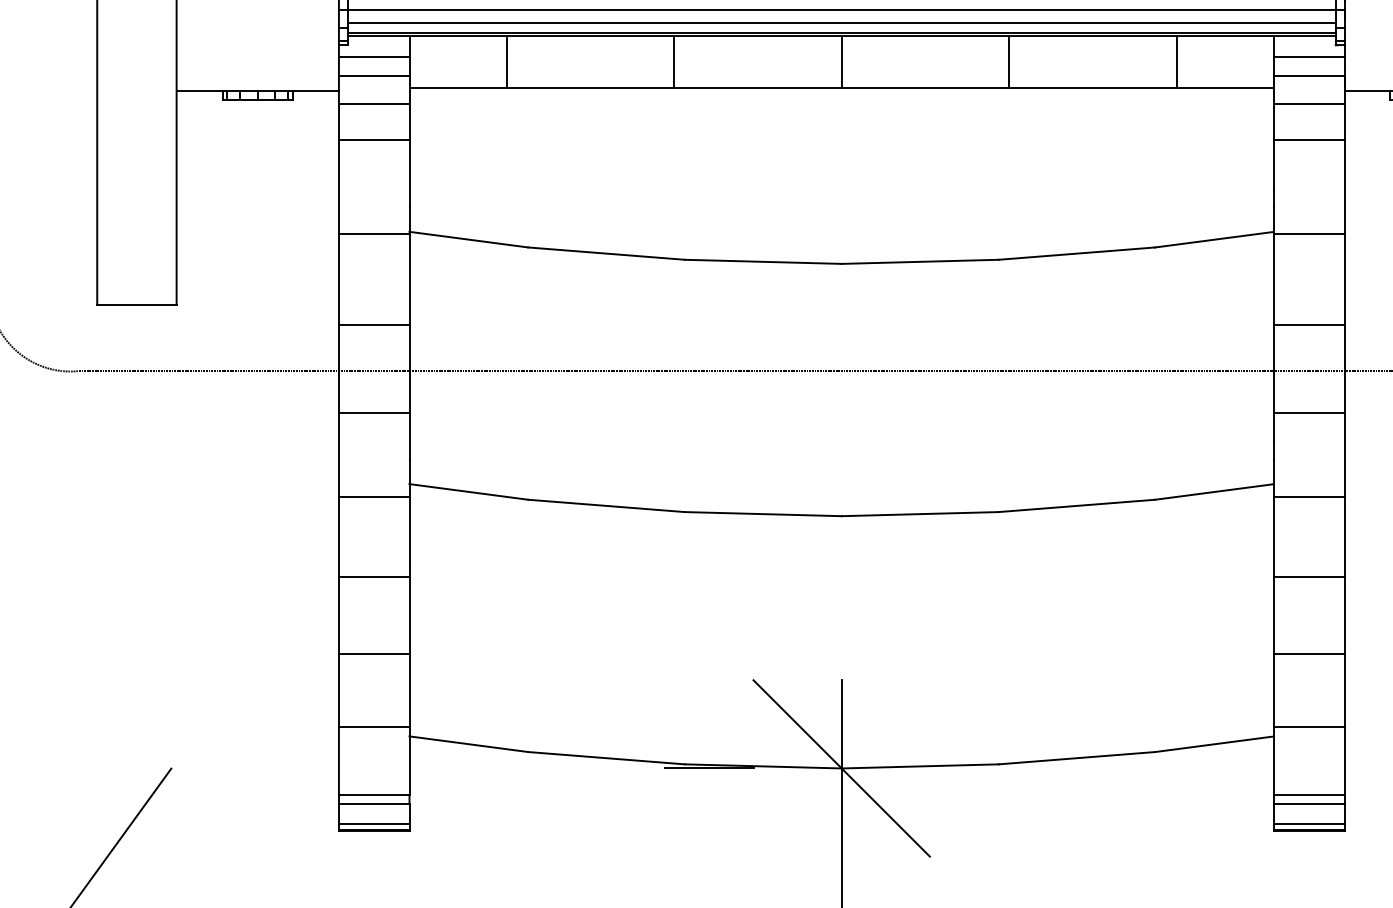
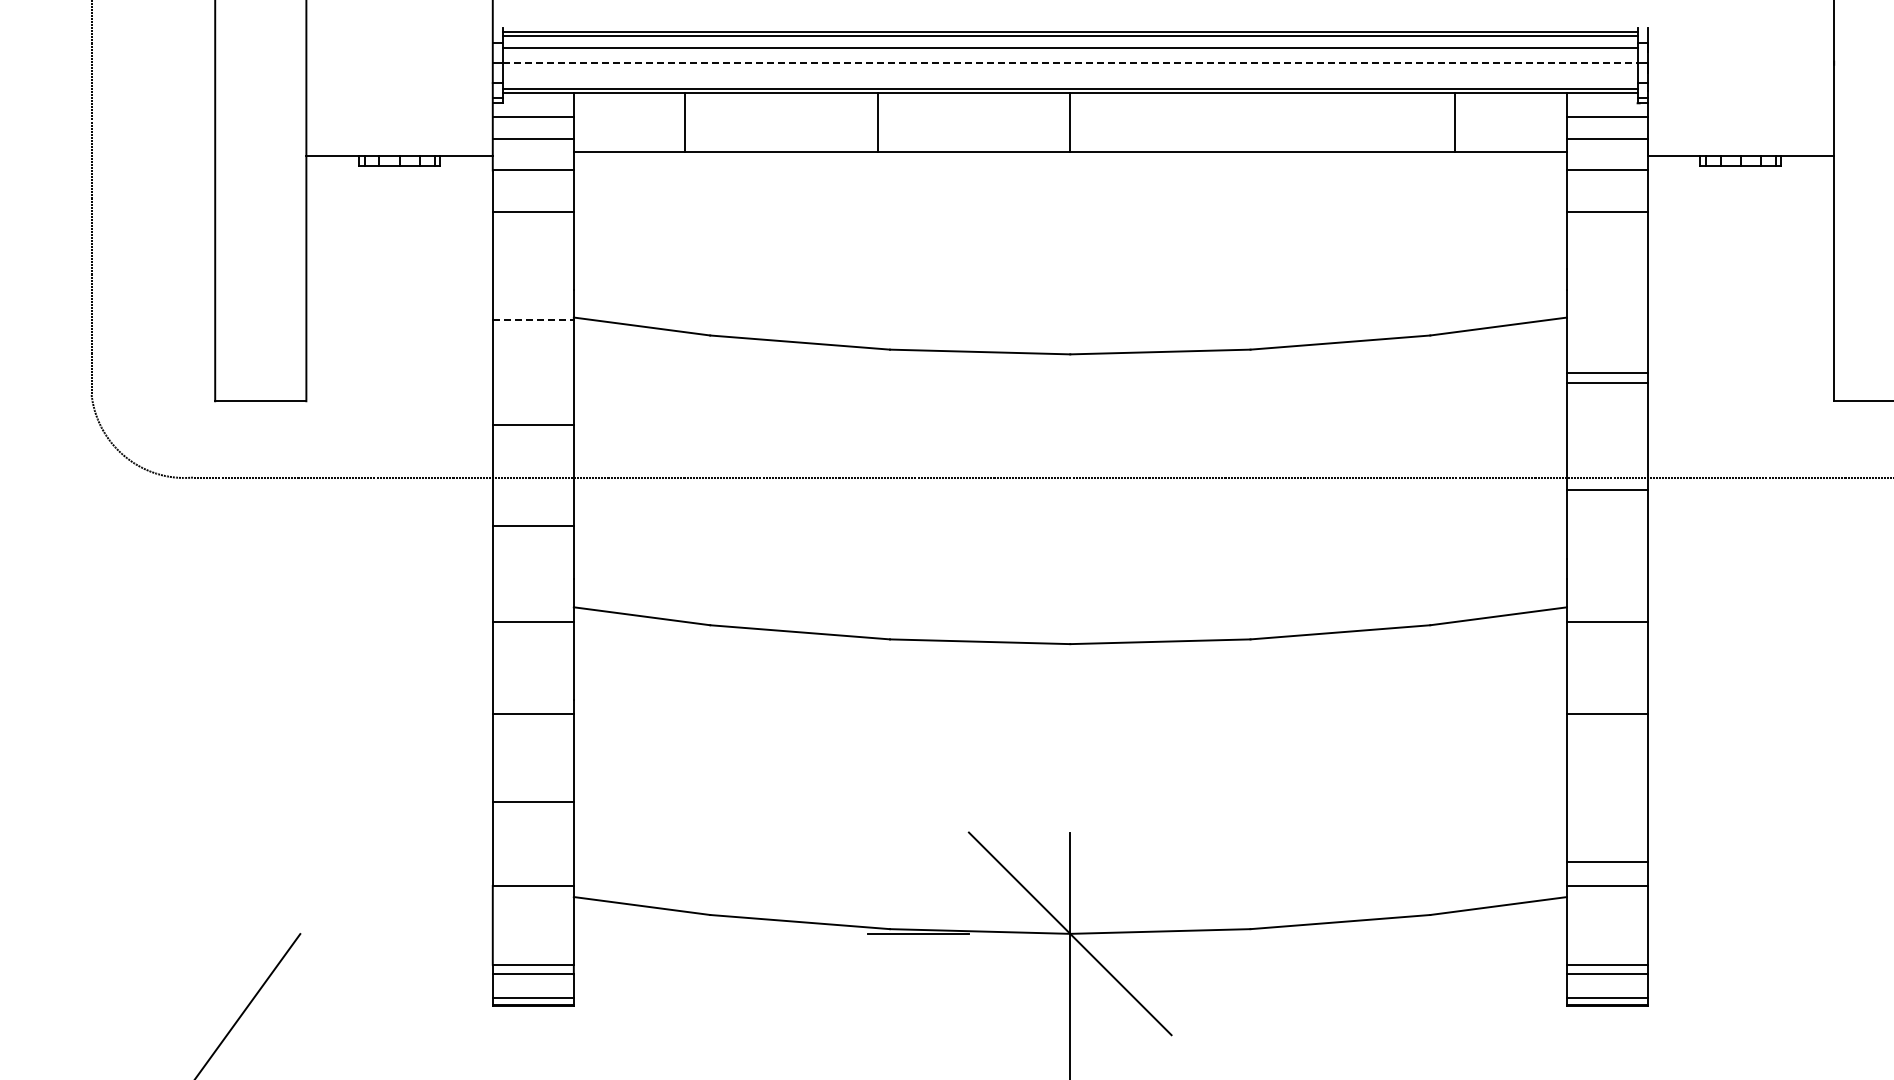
line: (841, 9) -> (1070, 62), solid -> dashed
line: (841, 22) -> (1069, 77), removed
line: (1009, 62) -> (1262, 122), removed
line: (374, 234) -> (533, 320), solid -> dashed
line: (1308, 234) -> (1606, 373), moved
line: (1308, 324) -> (1606, 382), moved
line: (1308, 412) -> (1606, 489), moved
line: (1308, 654) -> (1606, 862), moved

